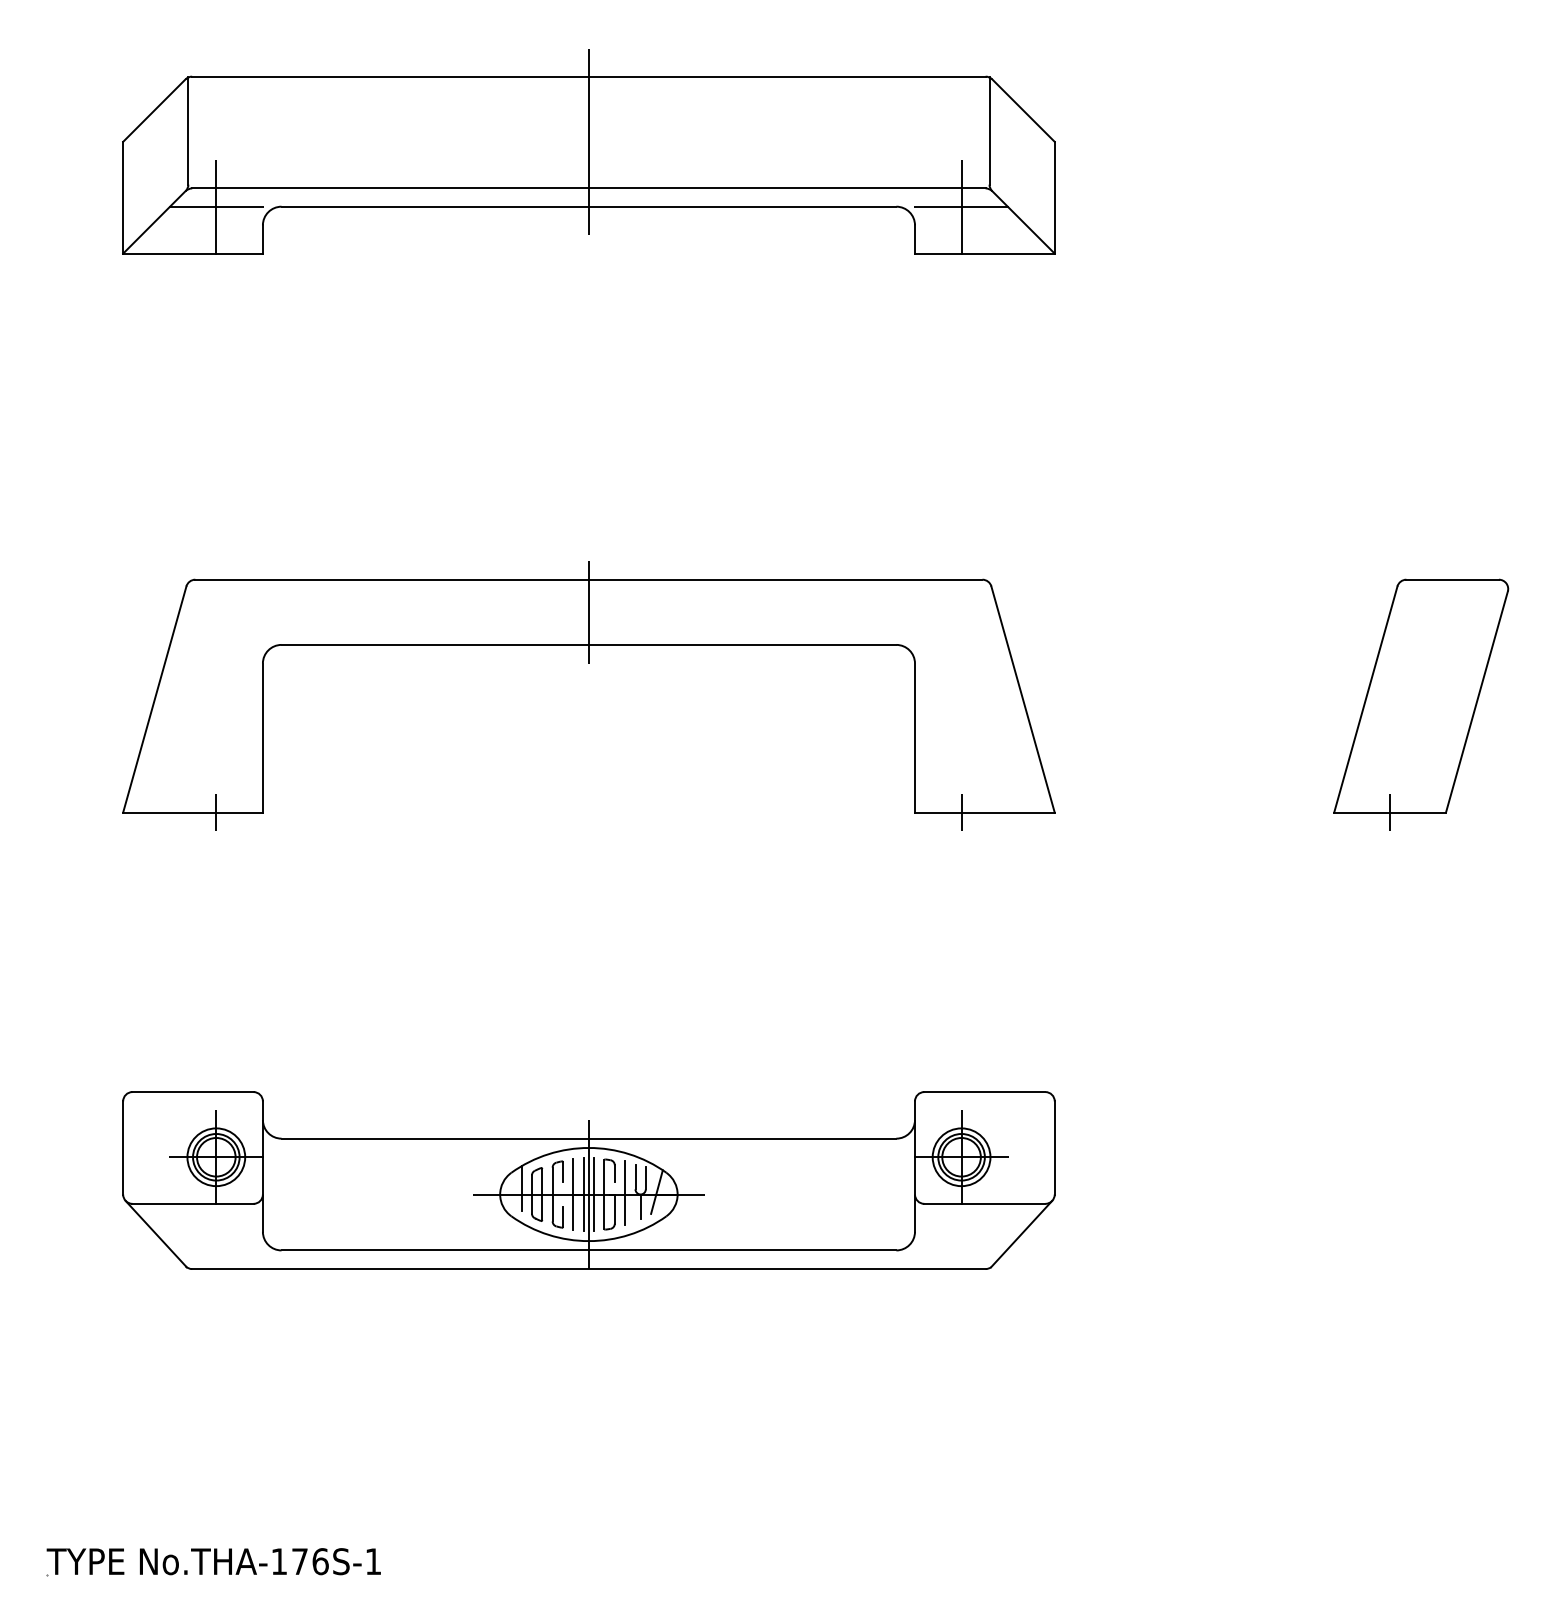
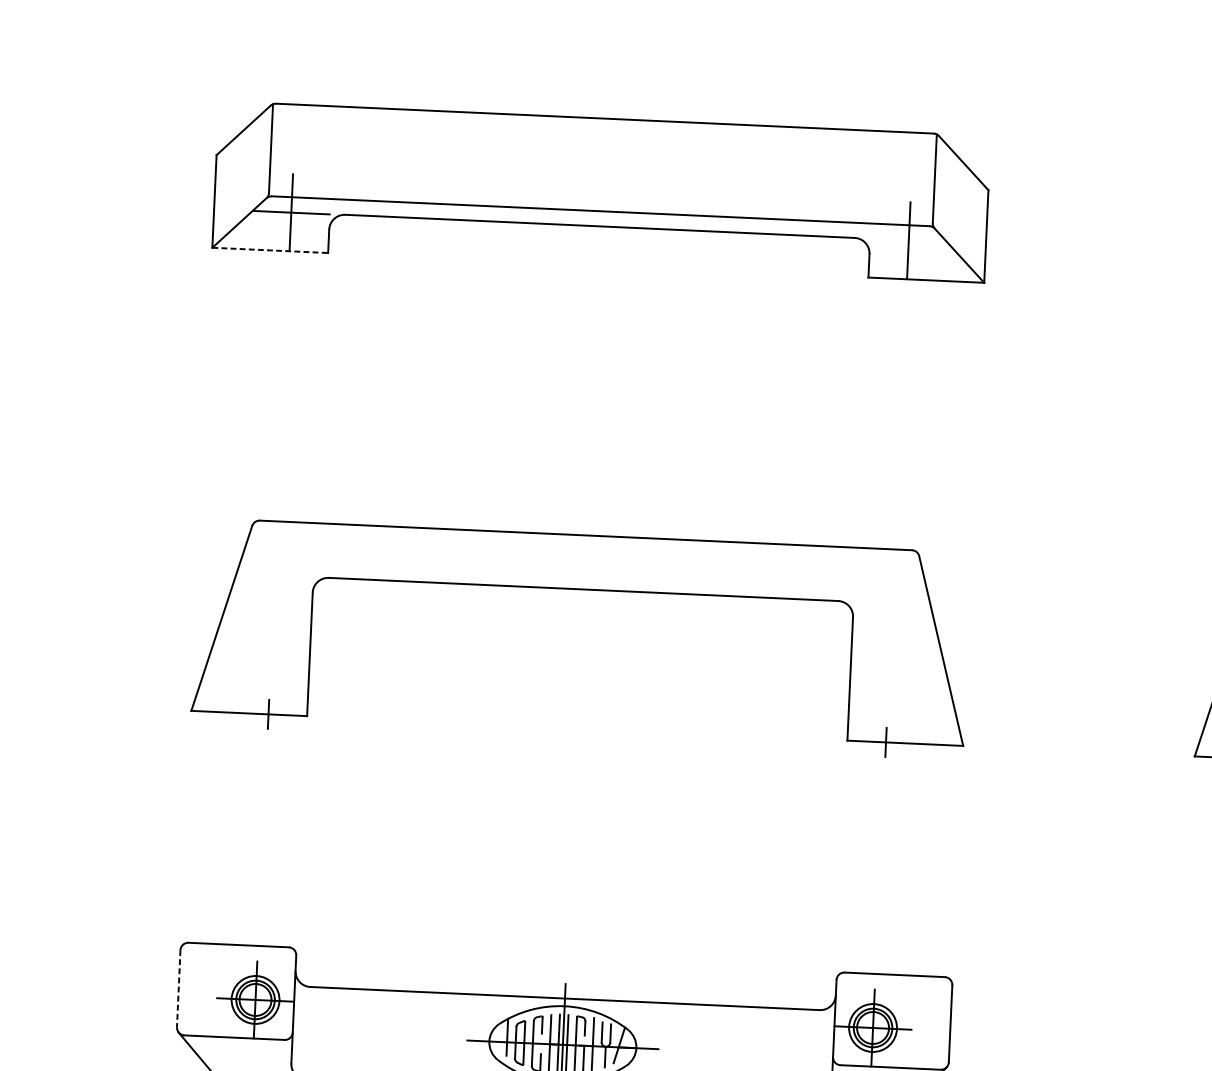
line: (588, 141) -> (602, 172), removed
line: (961, 207) -> (908, 241), removed
line: (193, 253) -> (270, 250), solid -> dashed
line: (588, 612) -> (584, 562), removed
line: (123, 1147) -> (179, 988), solid -> dashed

